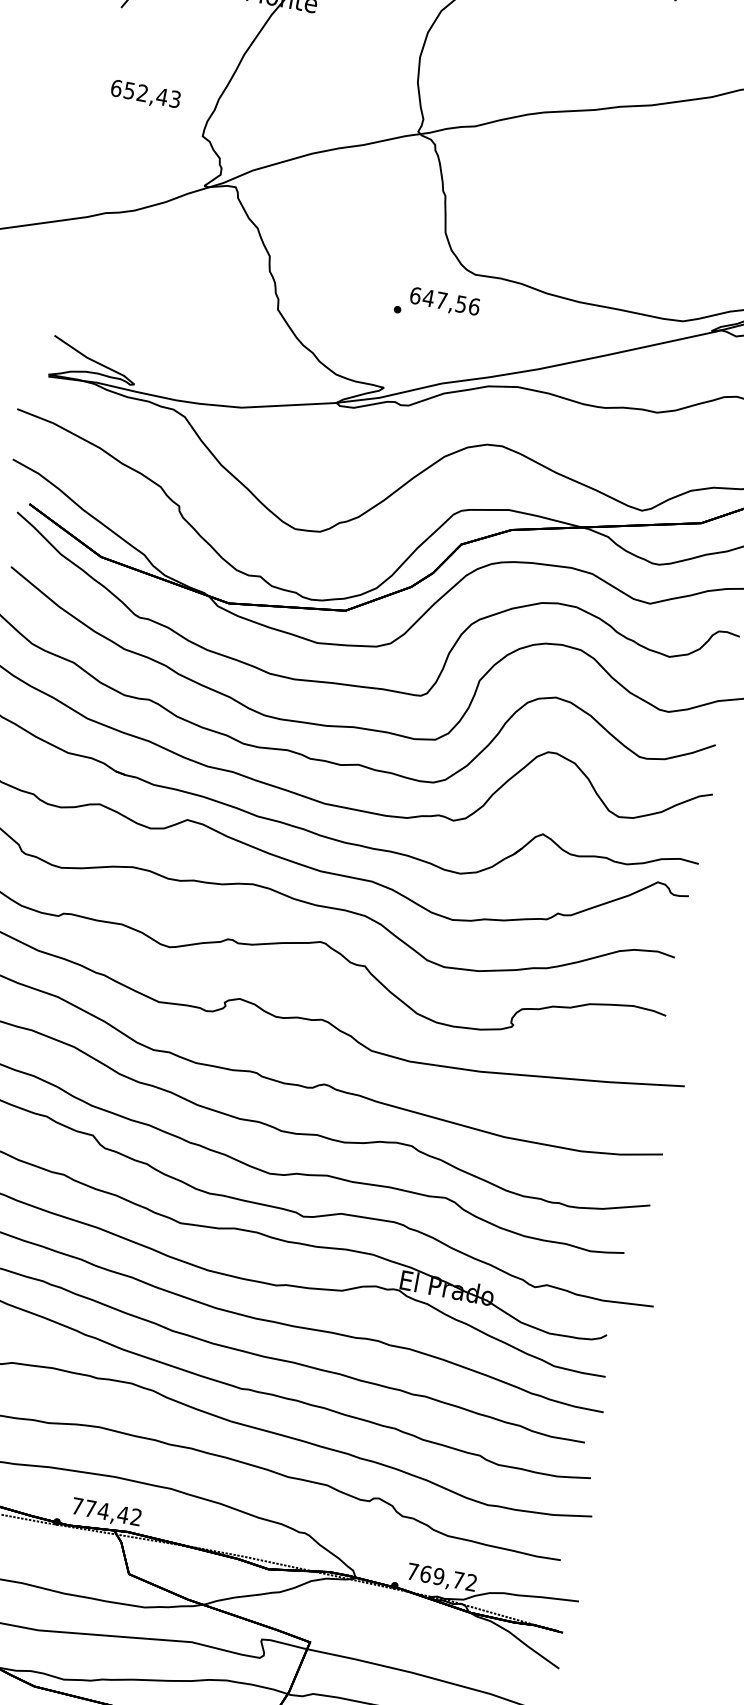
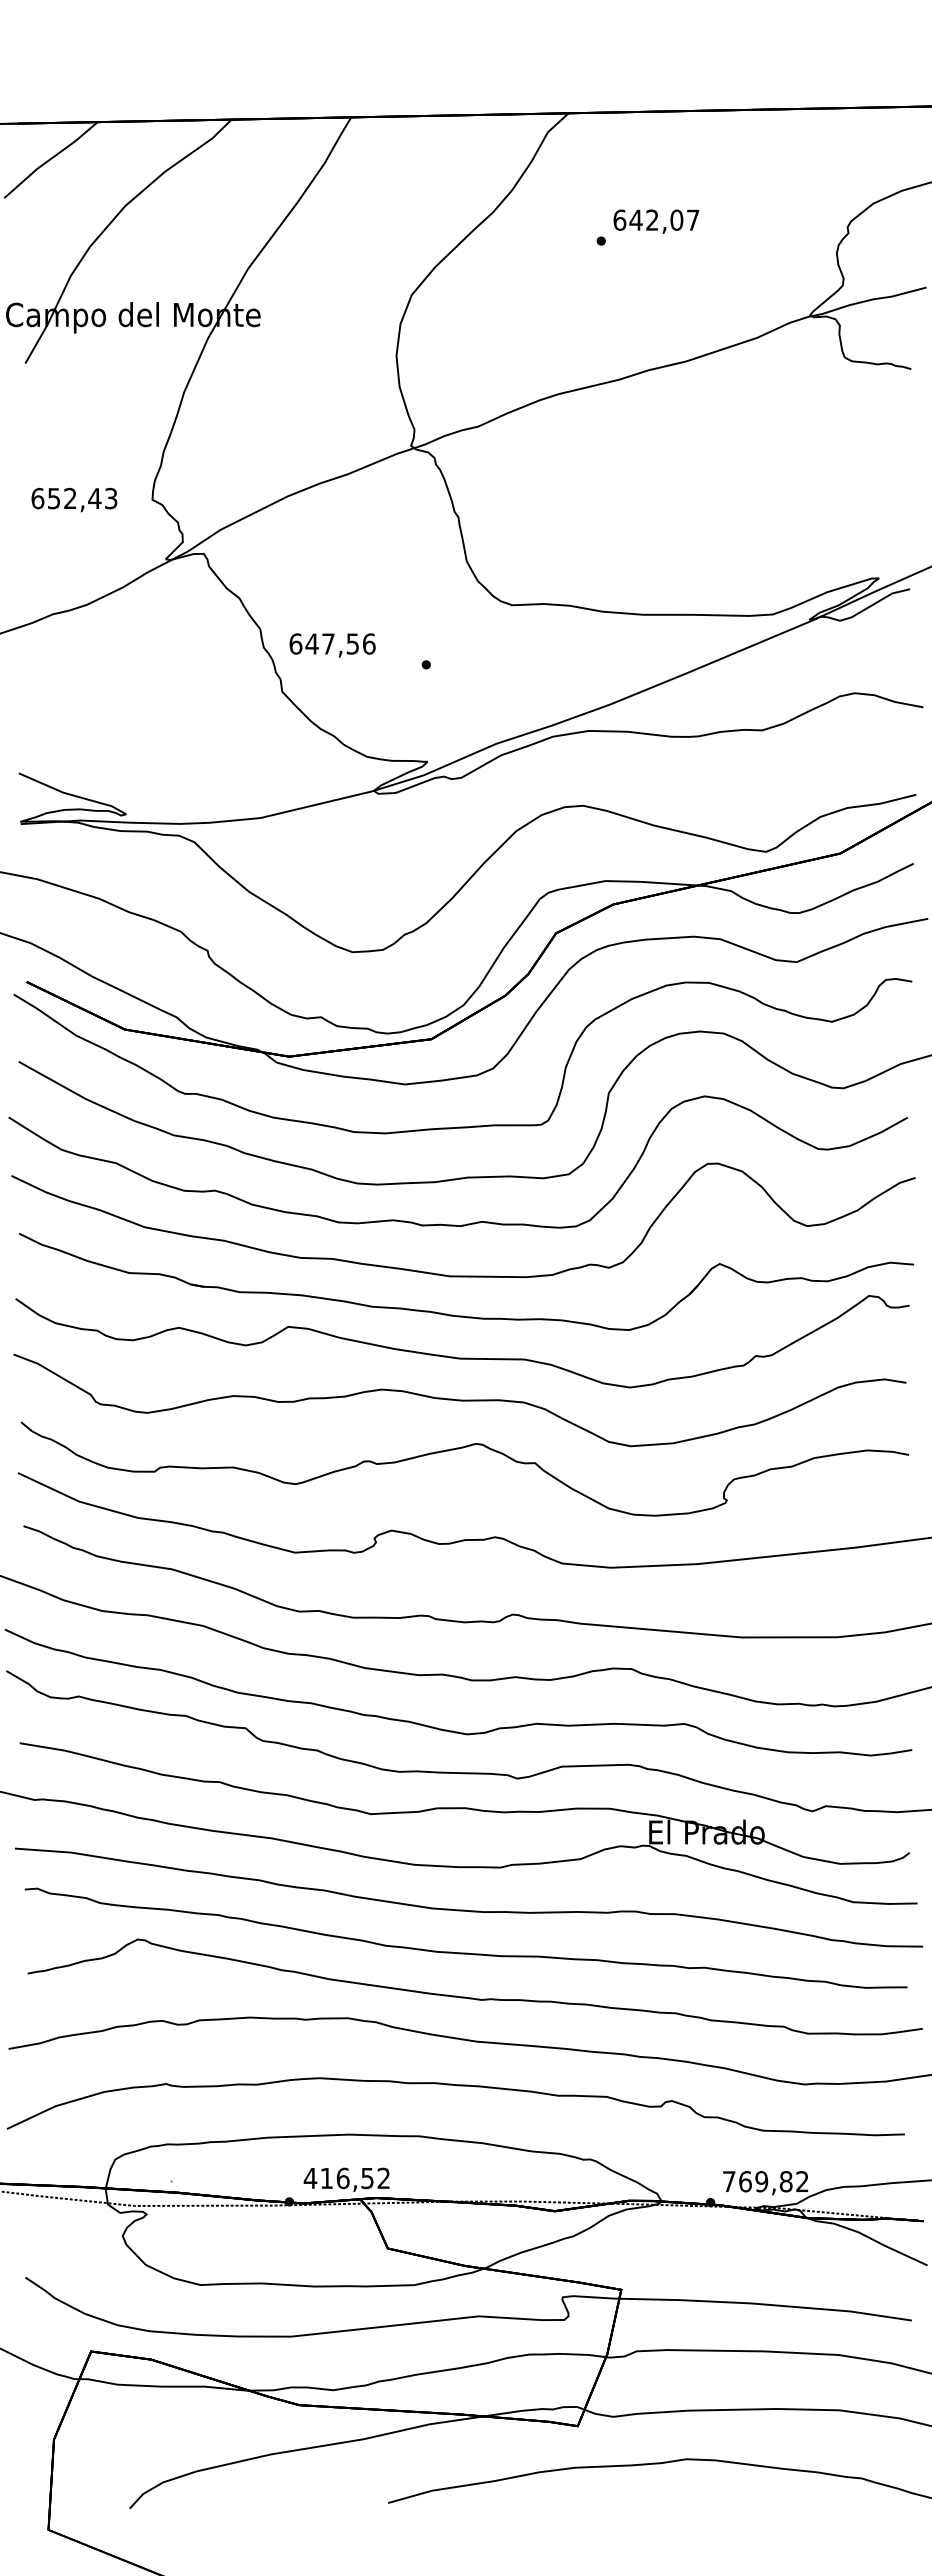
text: (145, 94) -> (74, 499), moved
text: (444, 302) -> (332, 645), moved
text: (99, 1510) -> (338, 2178), 774,42 -> 416,52
text: (458, 1580) -> (785, 2181), 769,72 -> 769,82

